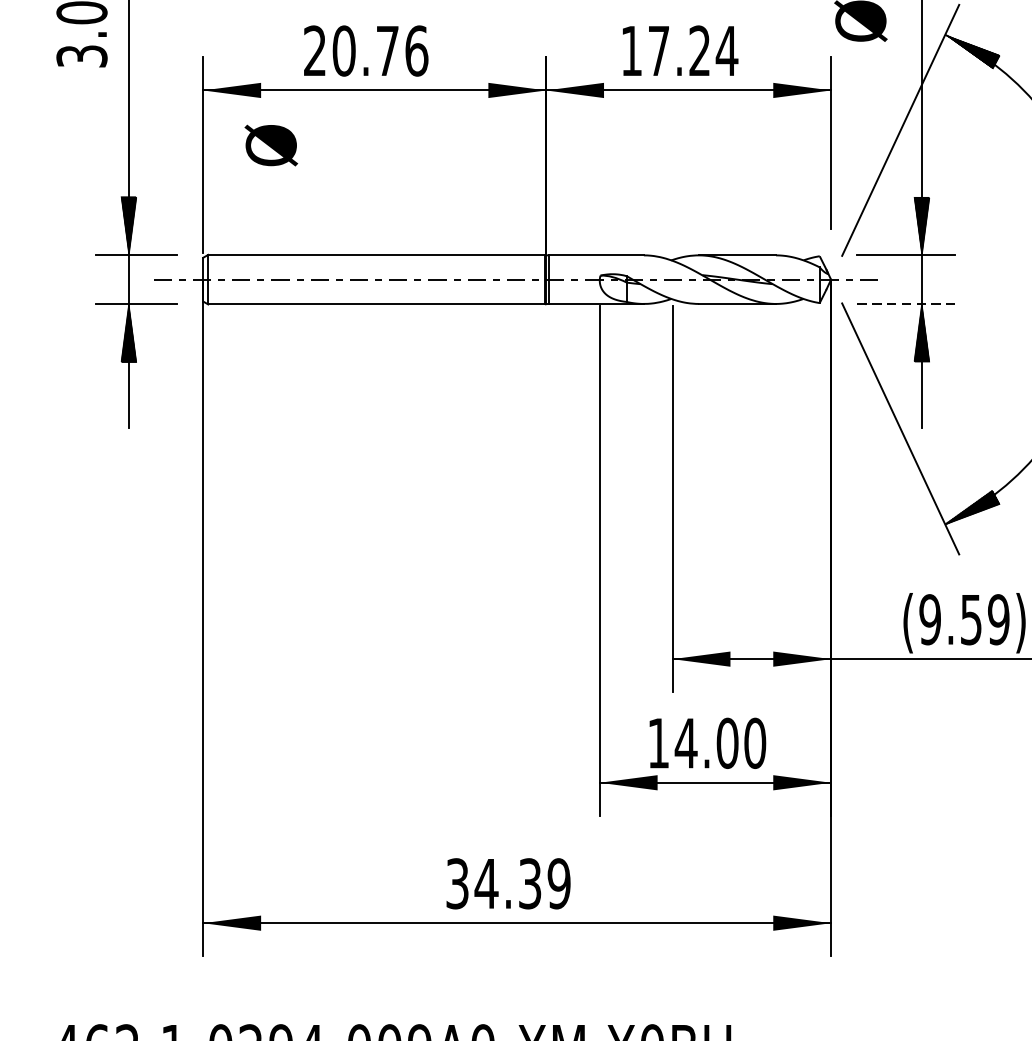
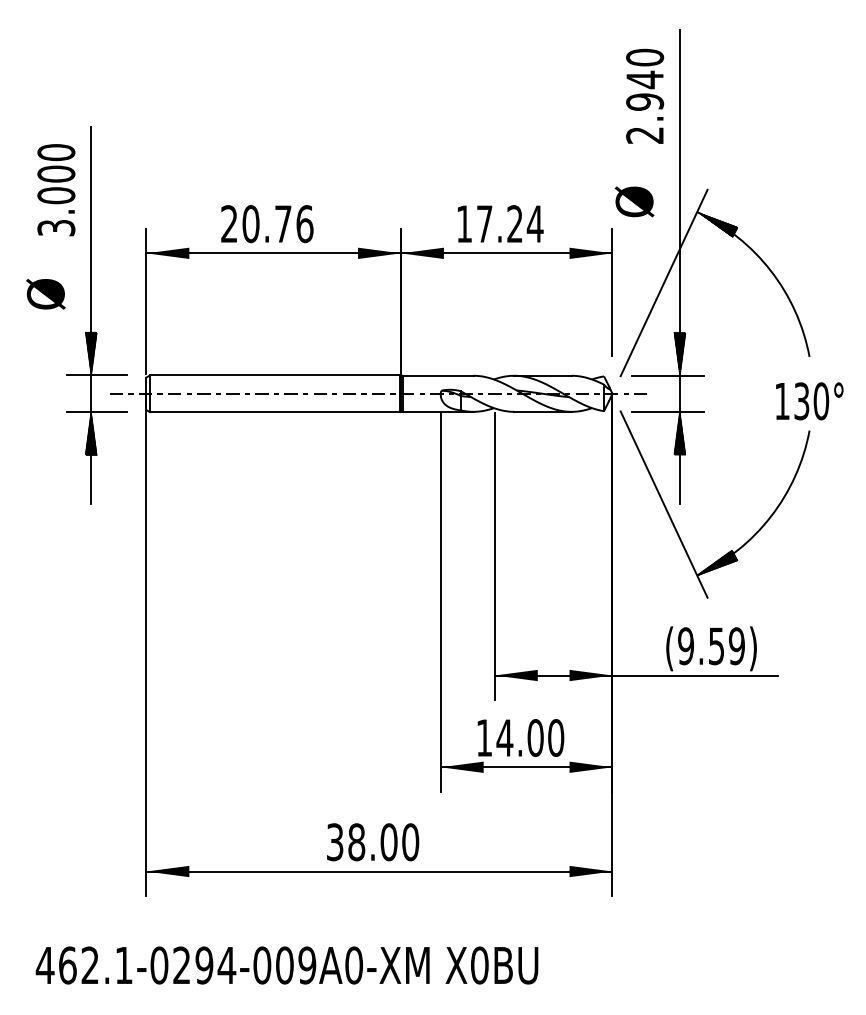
text: (270, 145) -> (45, 294), moved
line: (906, 303) -> (668, 411), dashed -> solid
text: (522, 884) -> (383, 842), 34.39 -> 38.00

